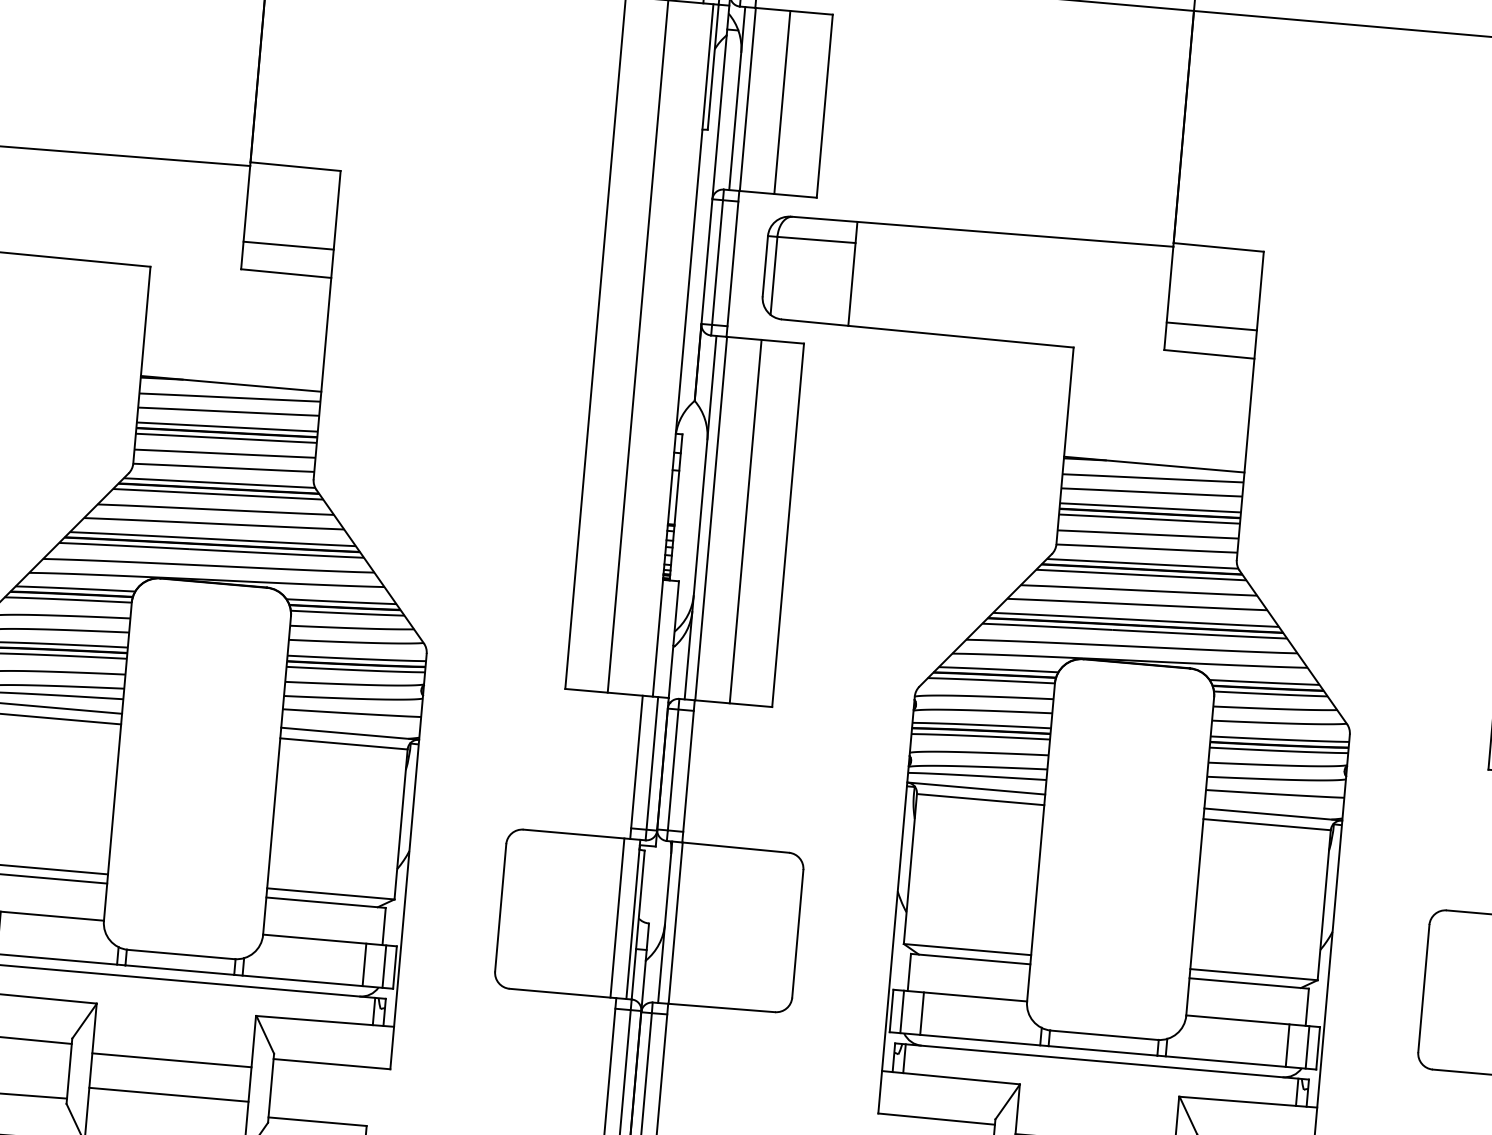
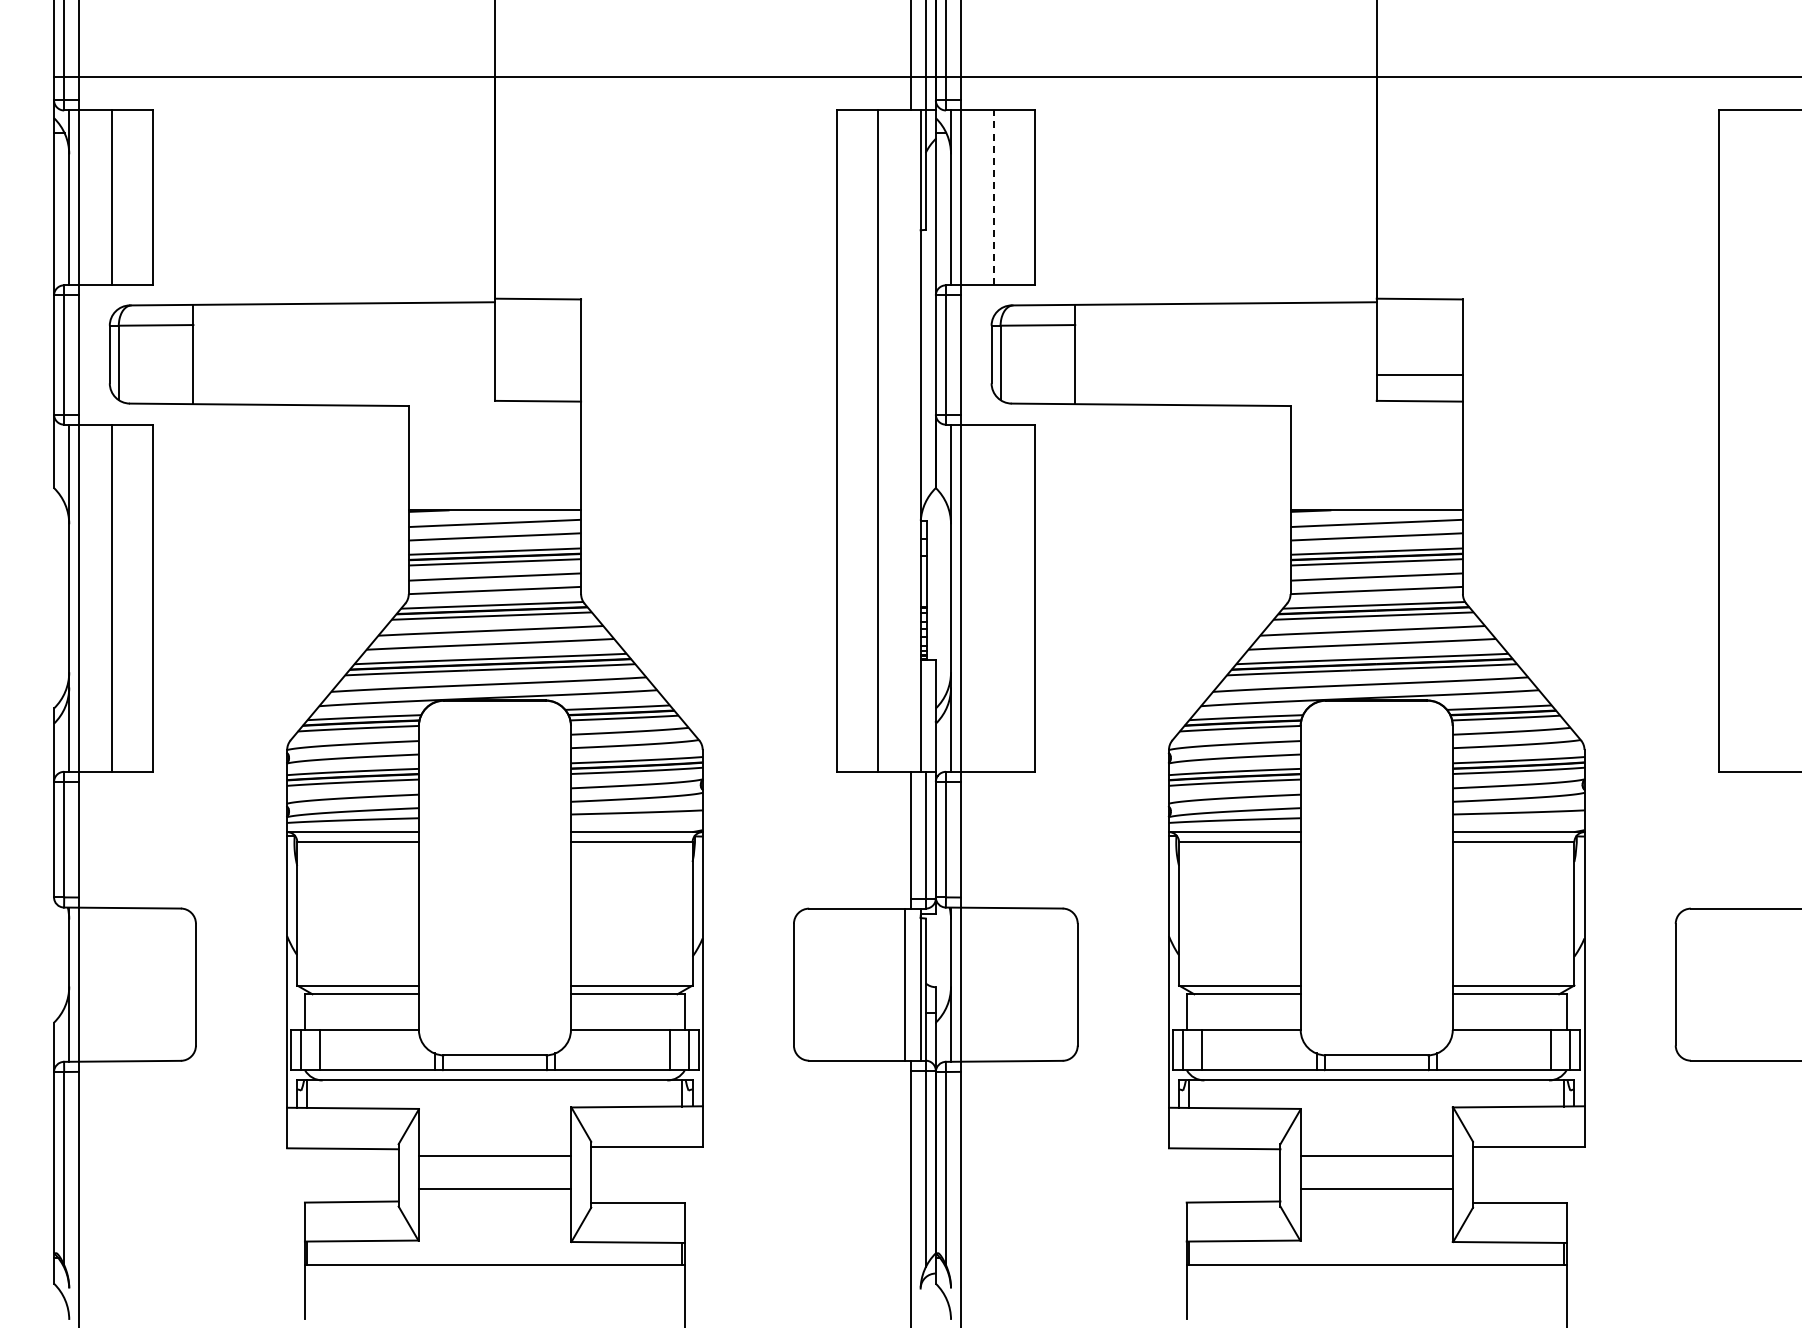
line: (782, 102) -> (994, 197), solid -> dashed
line: (288, 245) -> (537, 374), removed
line: (746, 520) -> (994, 597), removed

